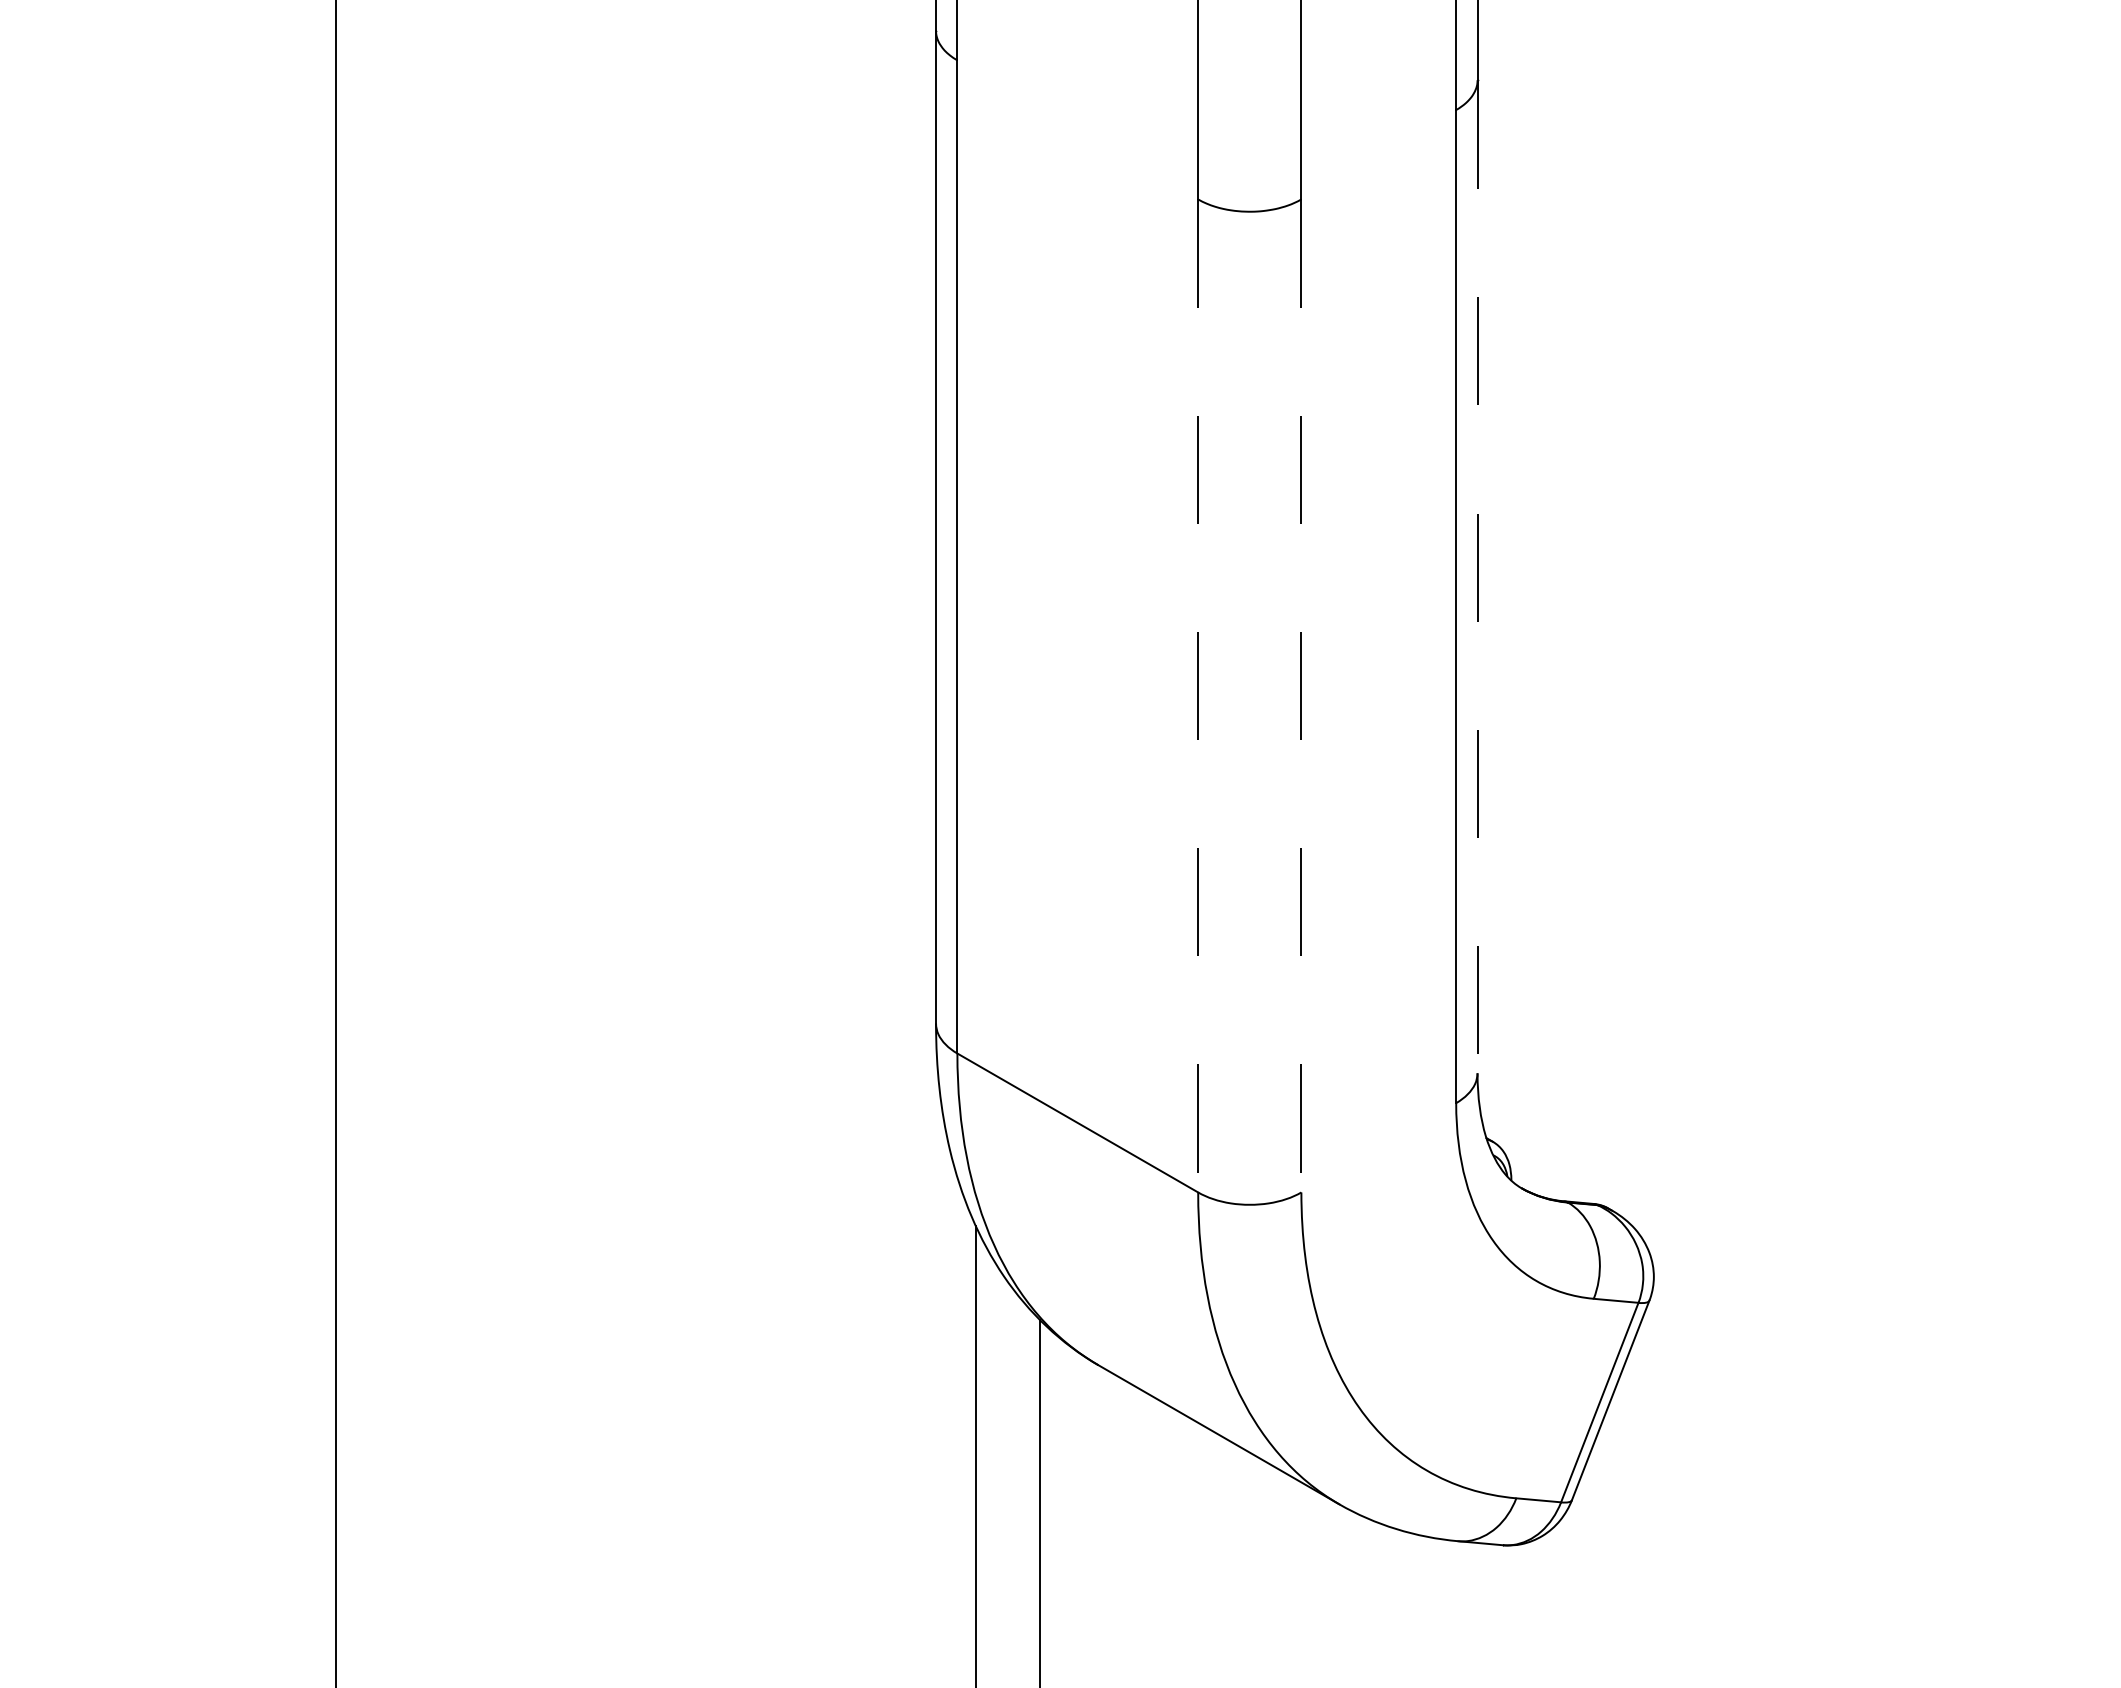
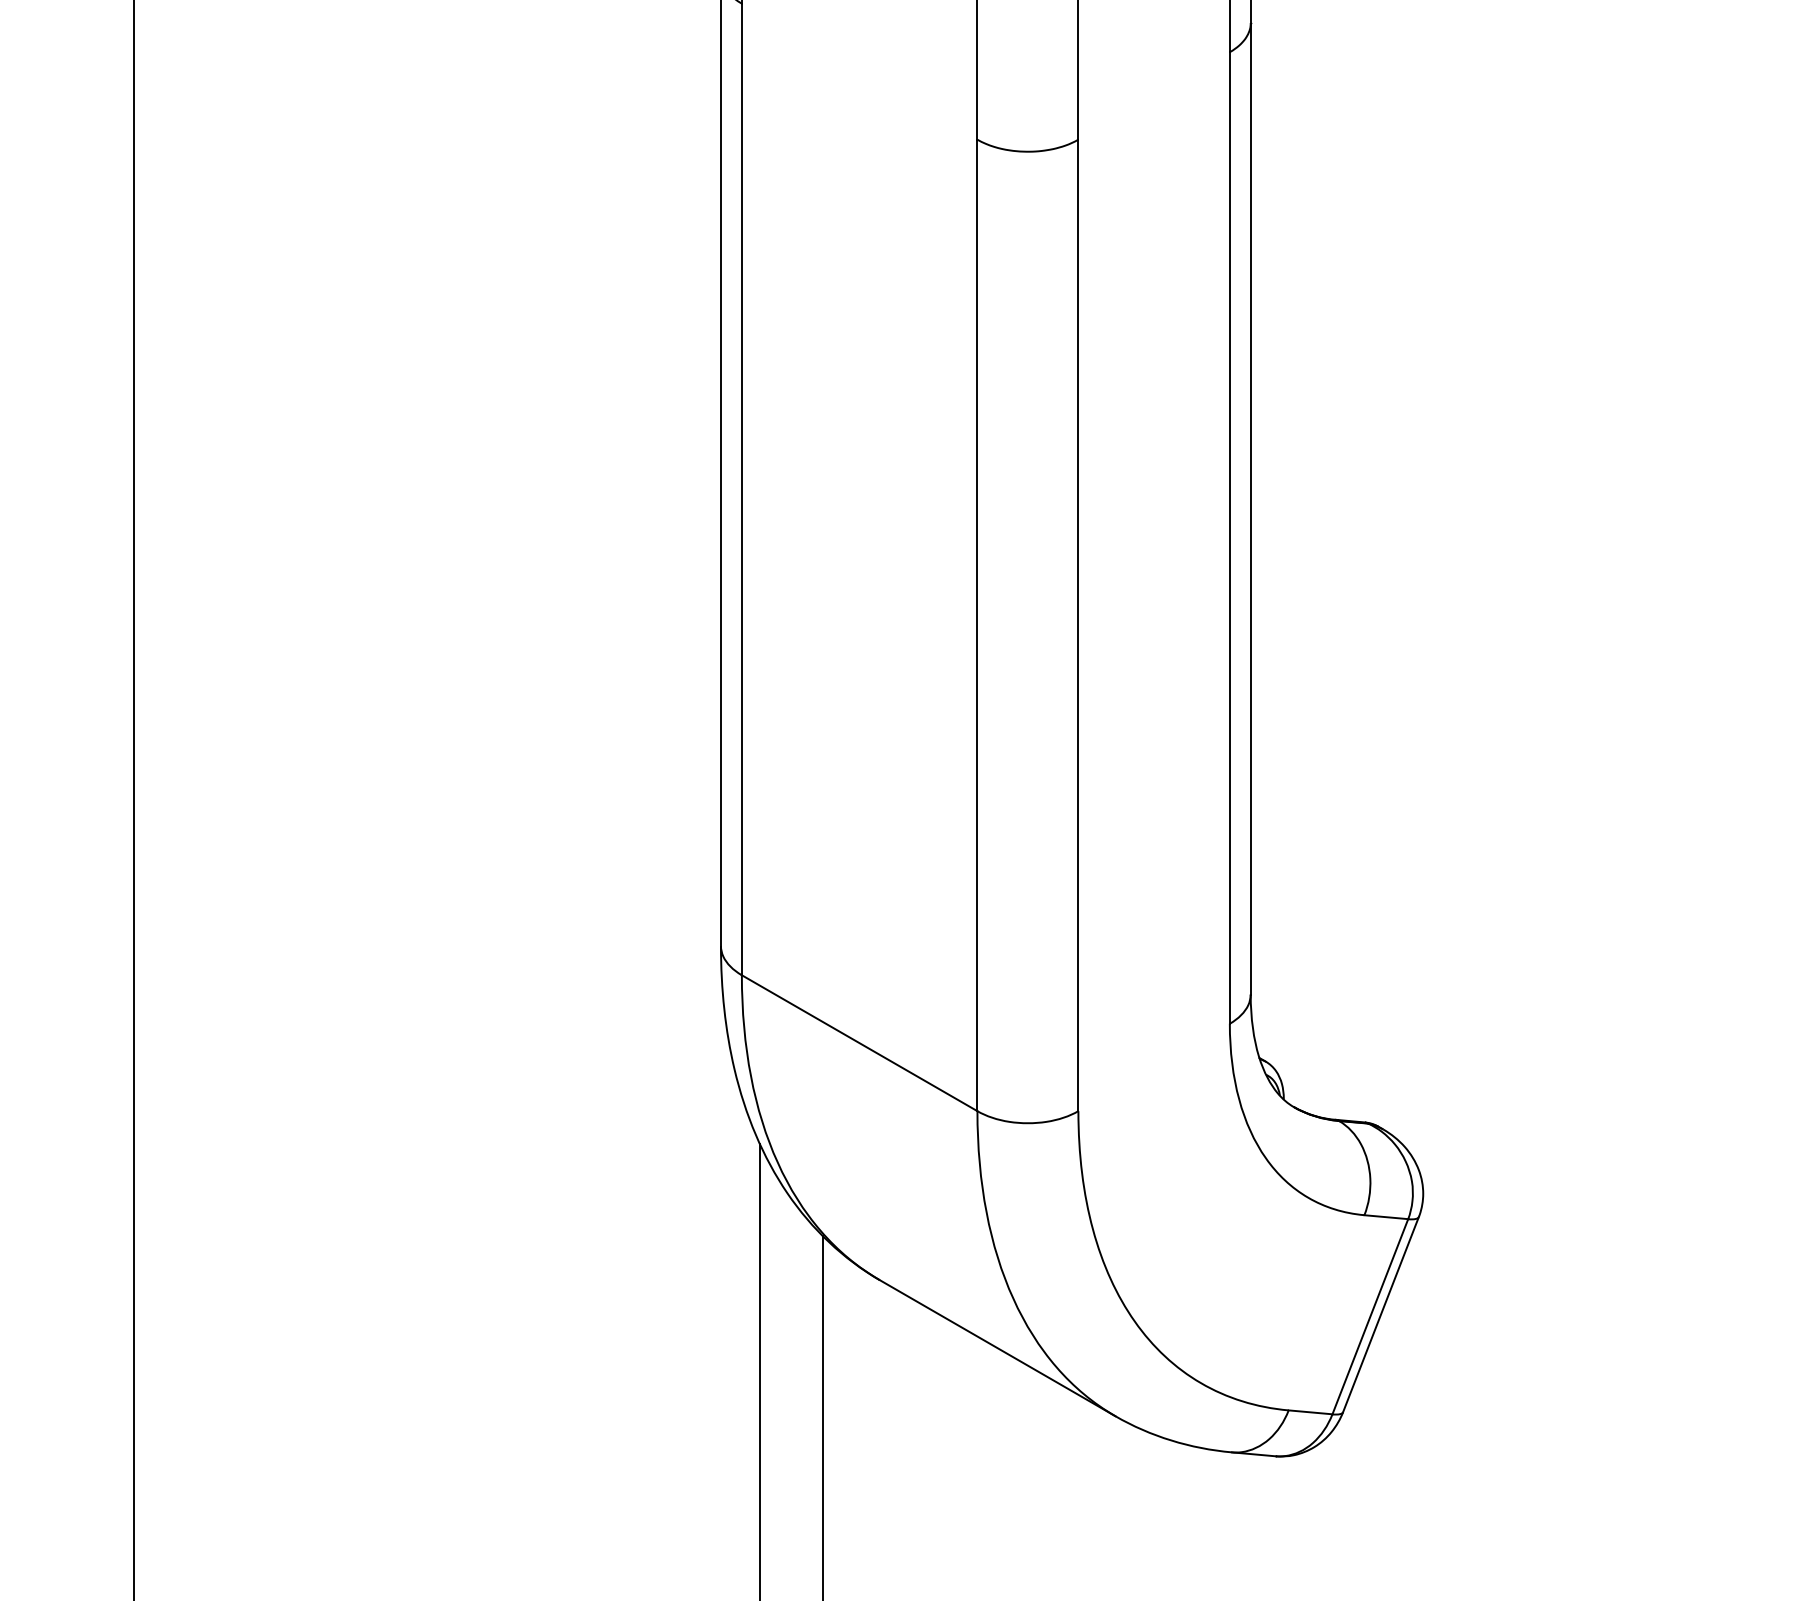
line: (1477, 577) -> (1250, 509), dashed -> solid
line: (1198, 695) -> (977, 624), dashed -> solid
line: (1301, 695) -> (1078, 624), dashed -> solid

